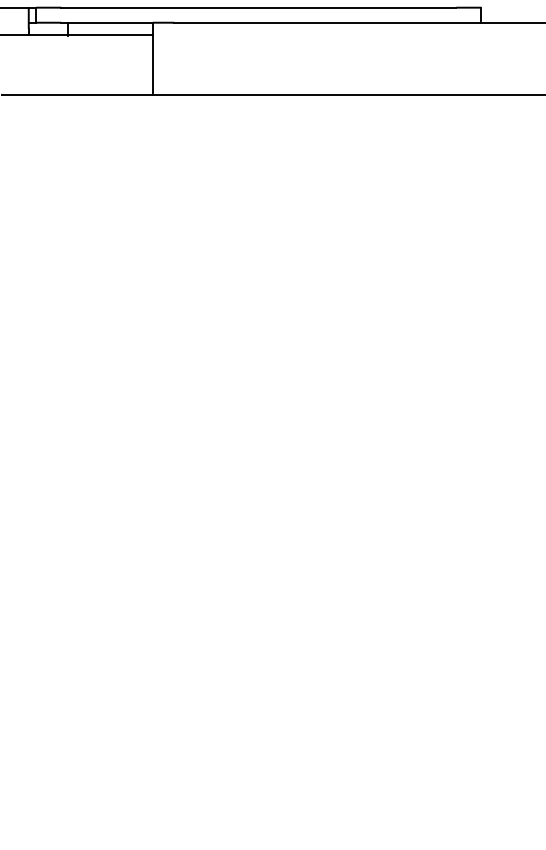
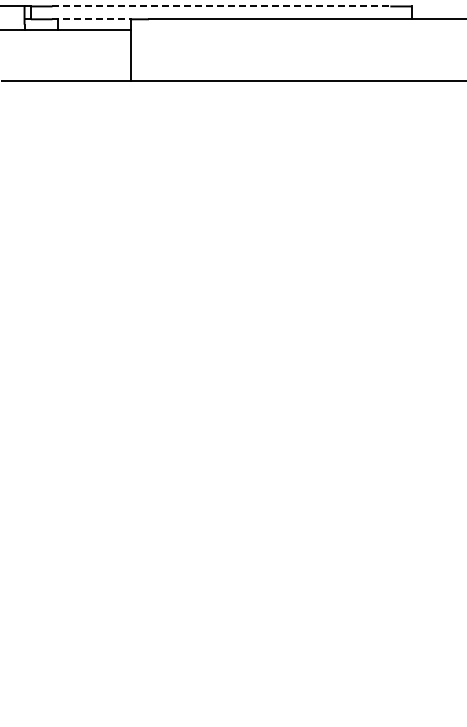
line: (258, 7) -> (221, 6), solid -> dashed
line: (108, 22) -> (92, 19), solid -> dashed

